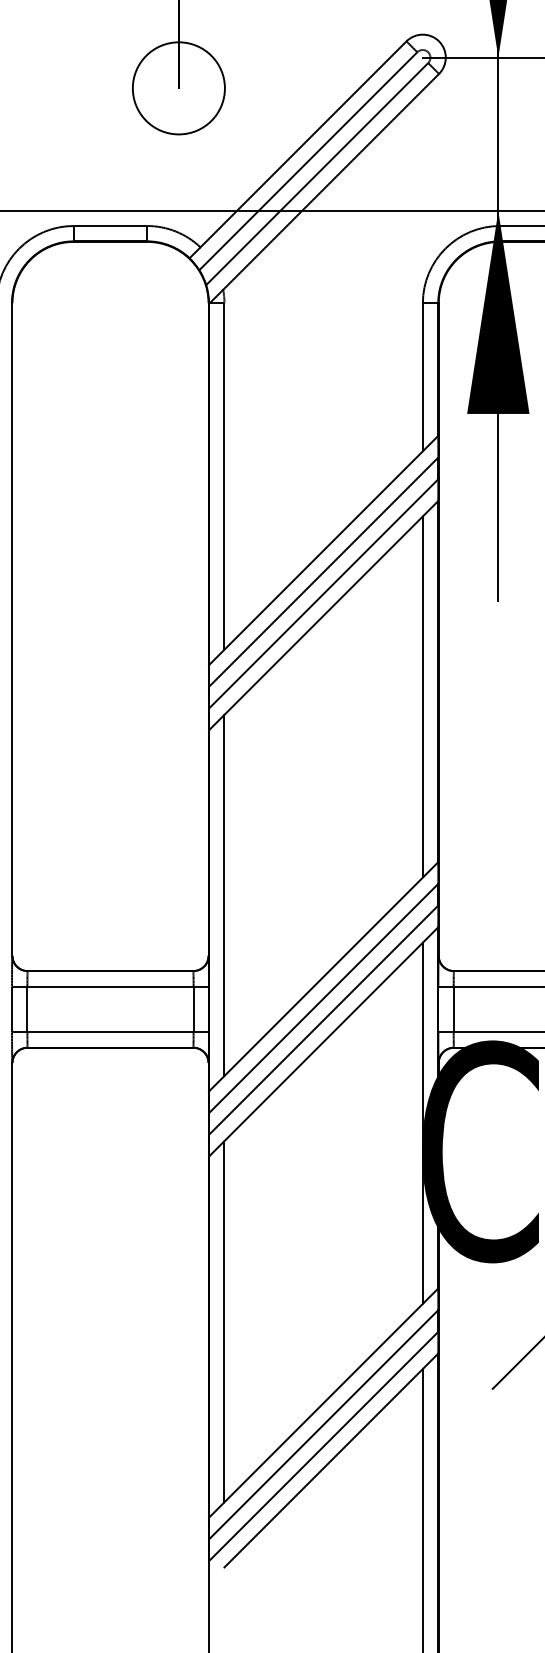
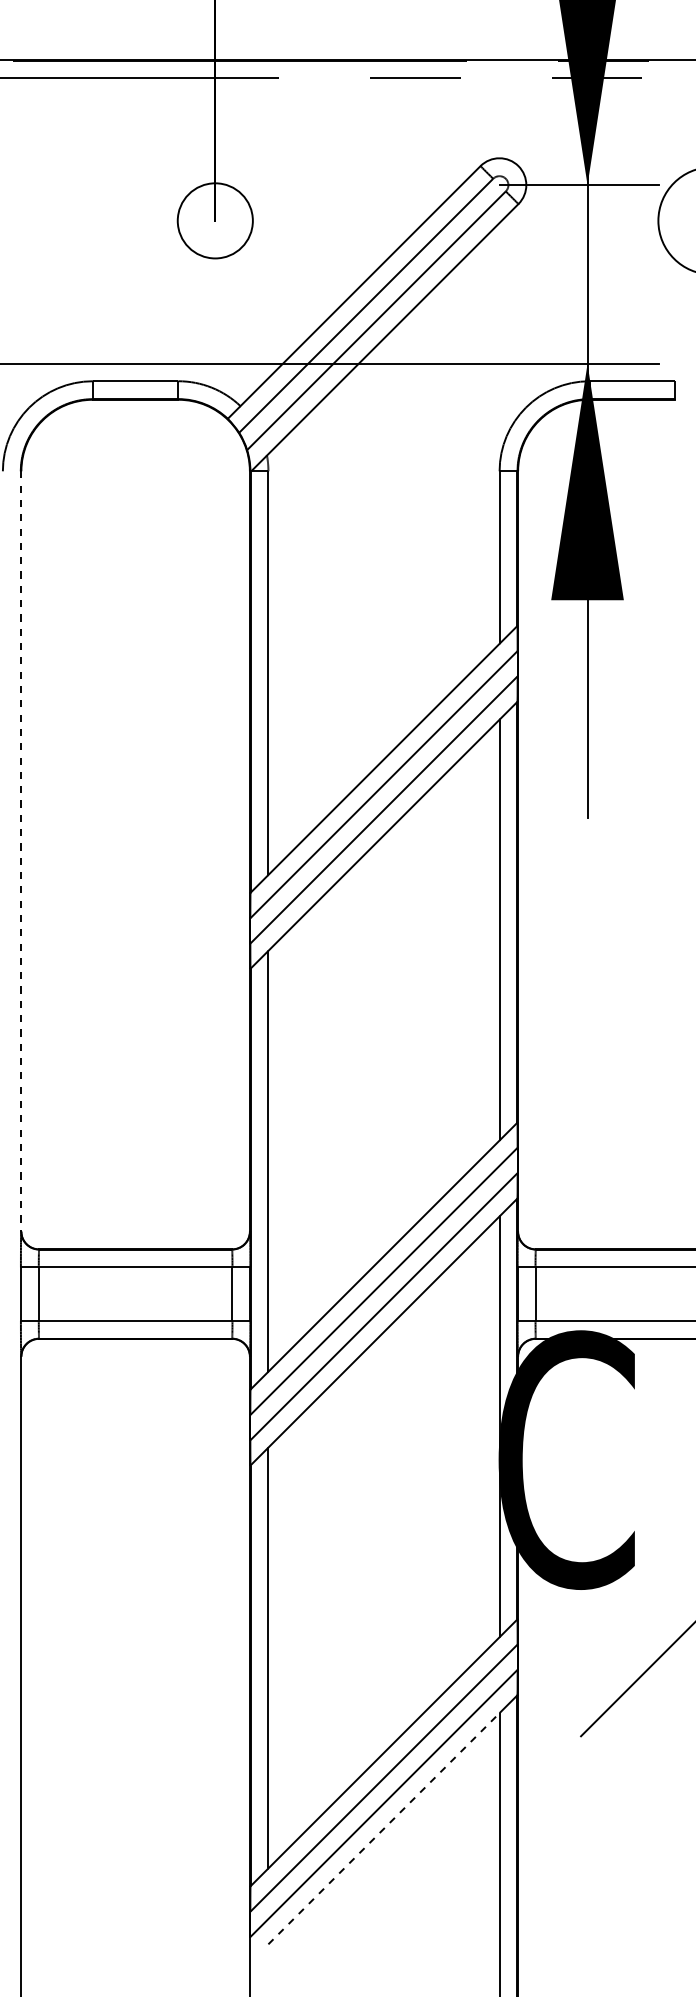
circle: (178, 88) -> (214, 220), size x0.7
line: (12, 629) -> (21, 851), solid -> dashed
line: (324, 1468) -> (384, 1828), solid -> dashed

